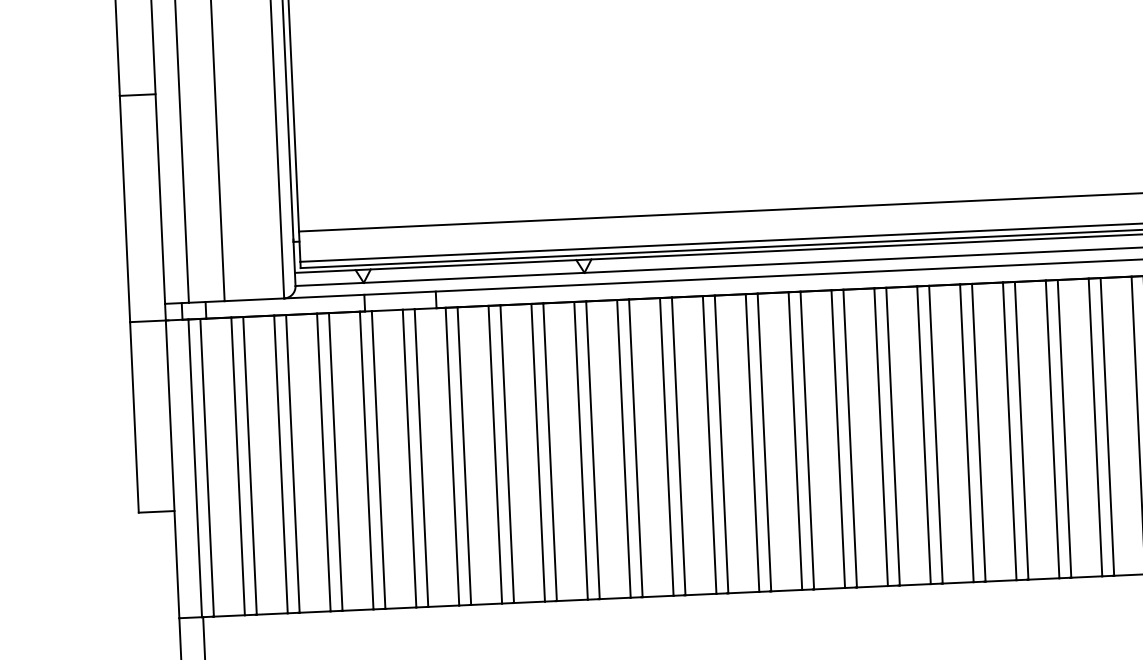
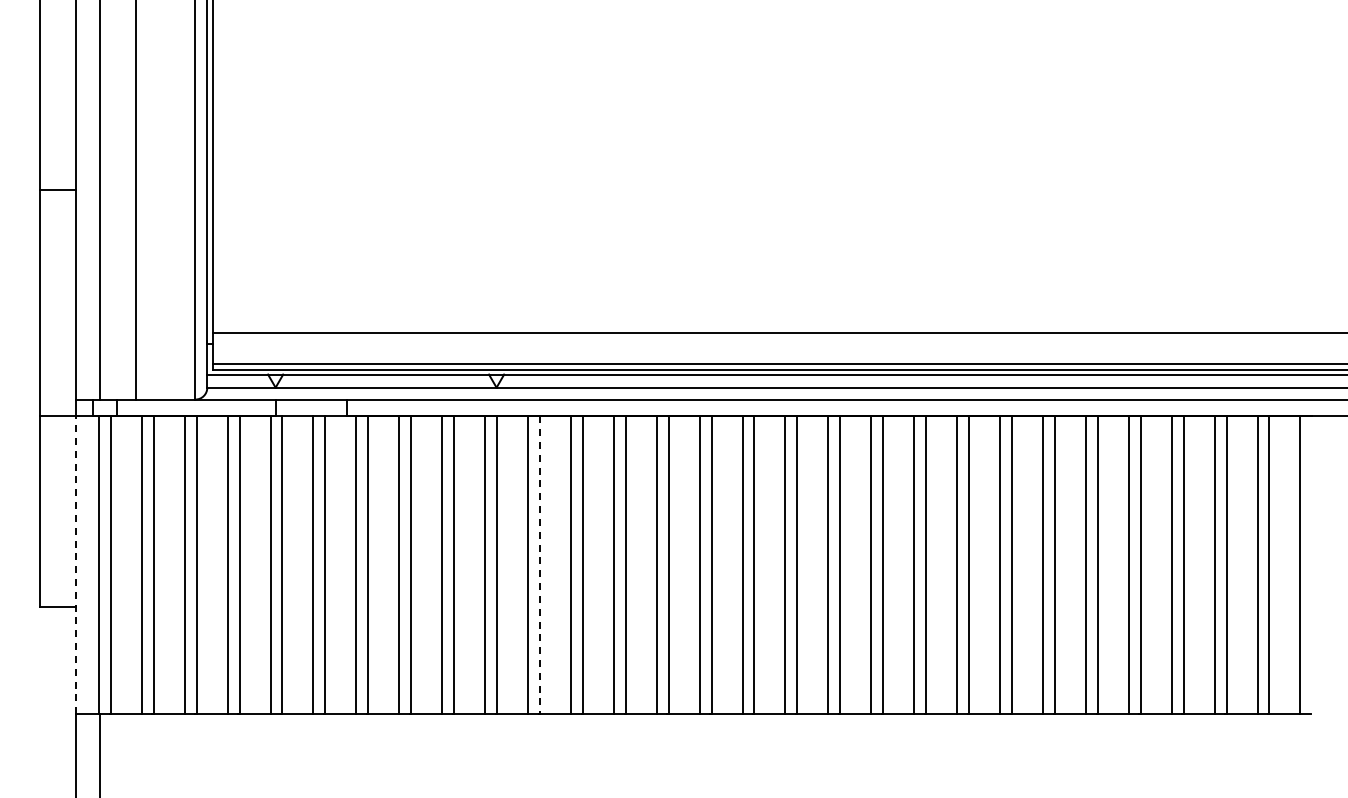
line: (635, 448) -> (539, 565), solid -> dashed
line: (172, 468) -> (76, 564), solid -> dashed

